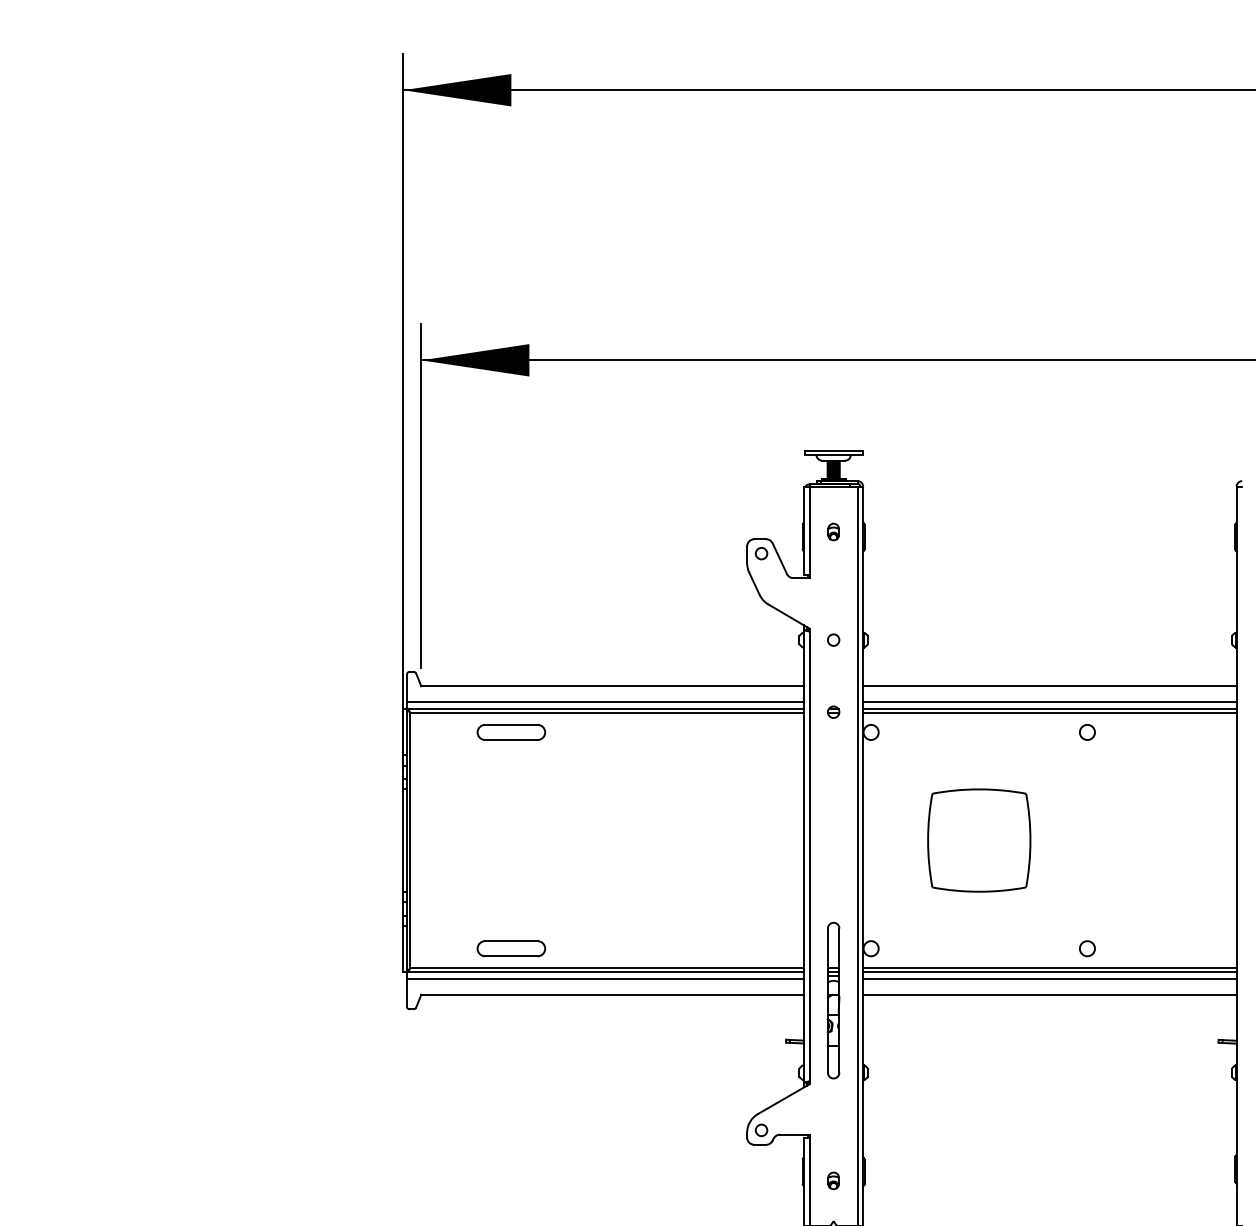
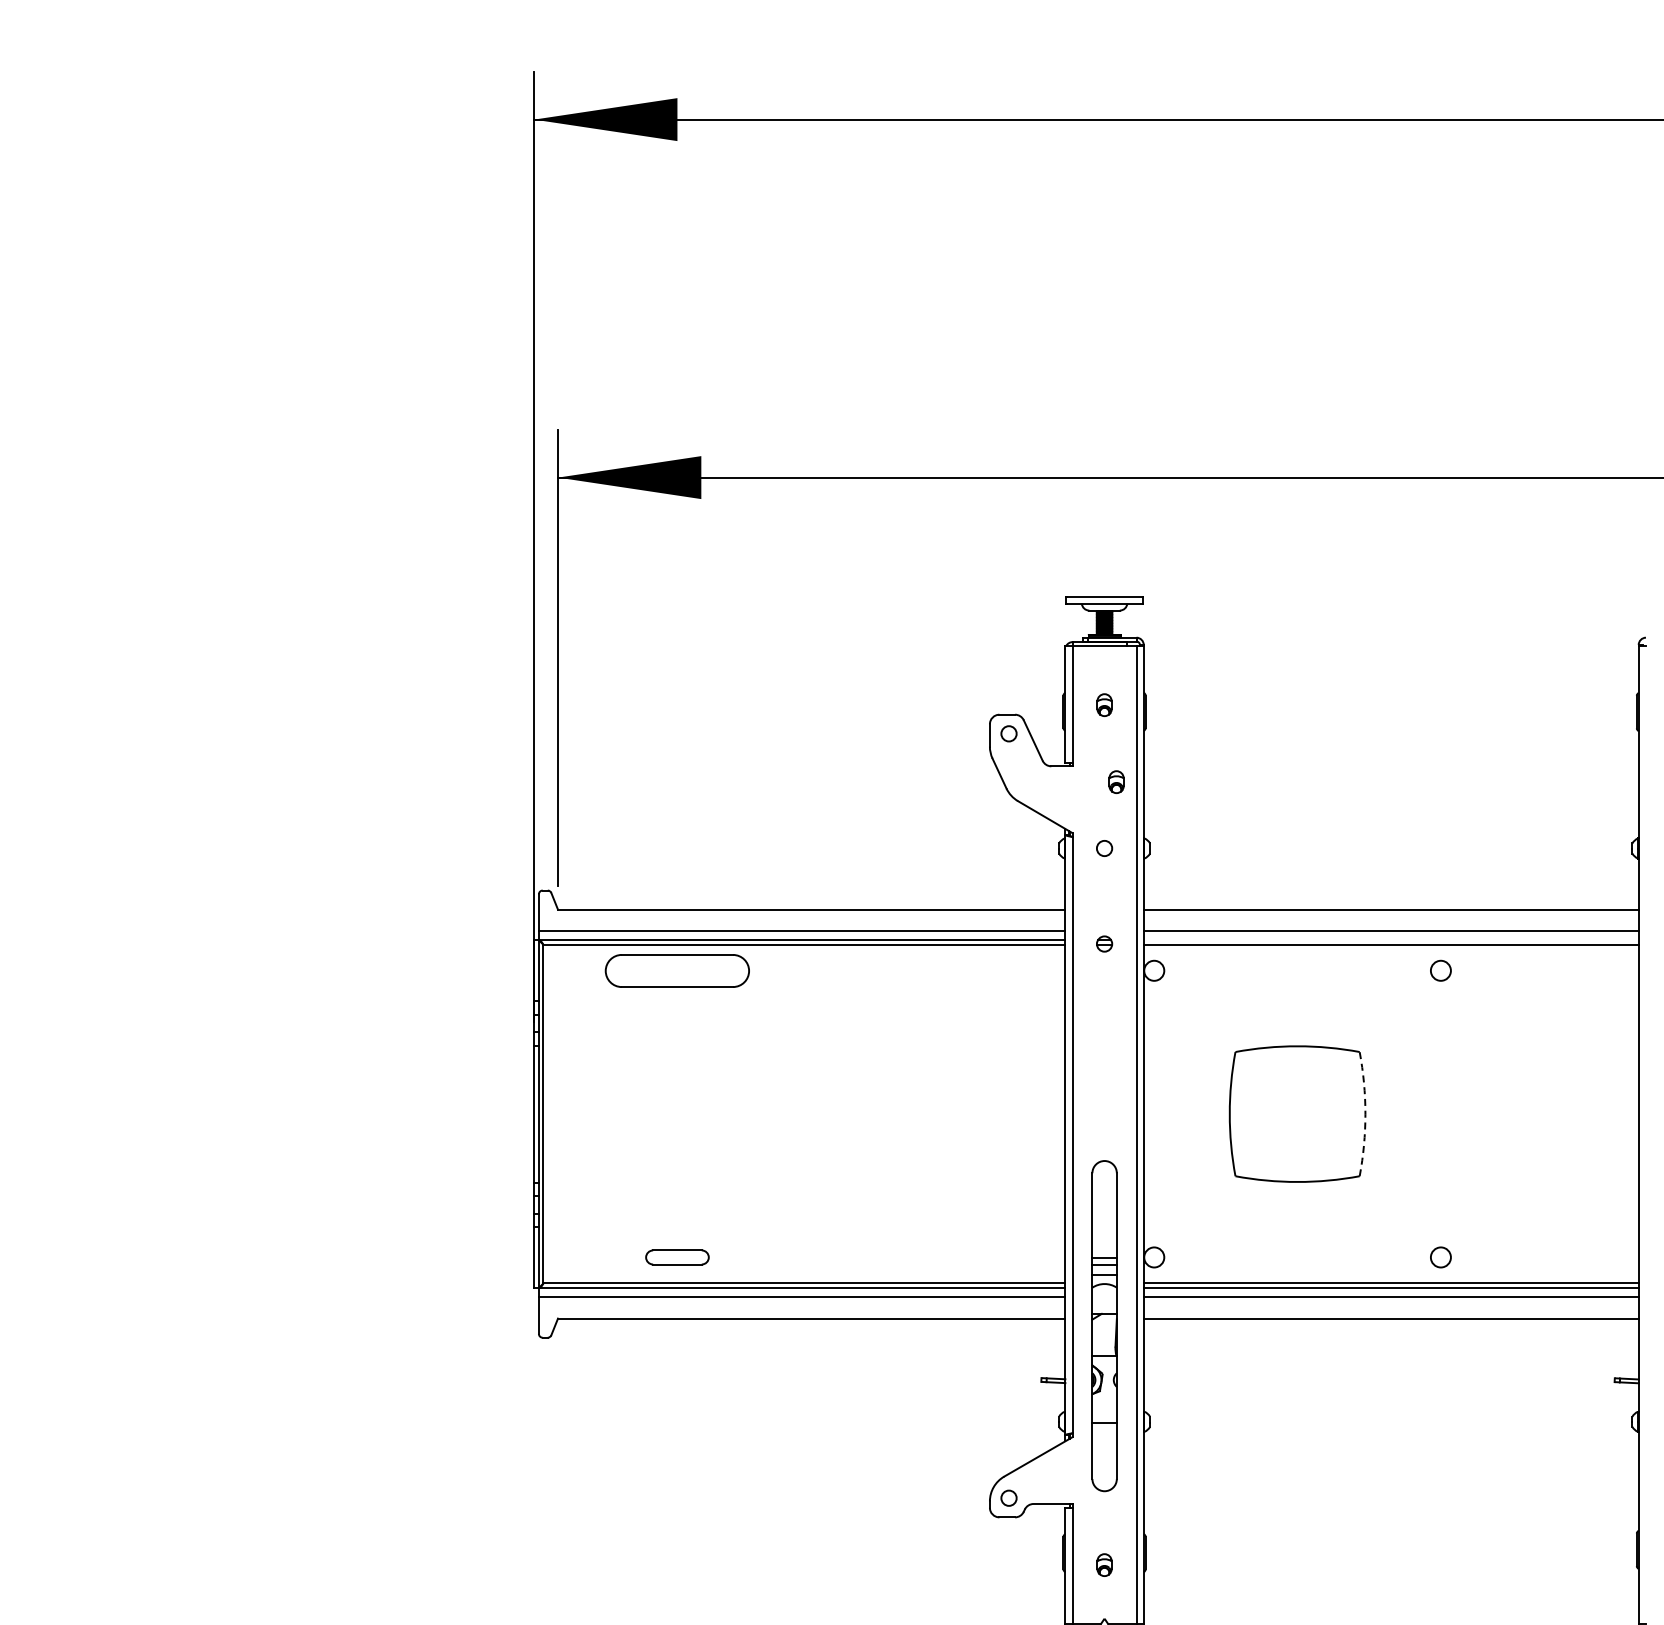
part: (842, 589) -> (1116, 781), added
line: (1049, 709) -> (1390, 940), removed
part: (511, 732) -> (677, 970), size x1.6
arc: (1030, 840) -> (1365, 1114), solid -> dashed
part: (511, 948) -> (677, 1257), size x0.7
part: (833, 1000) -> (1104, 1326), size x1.6

